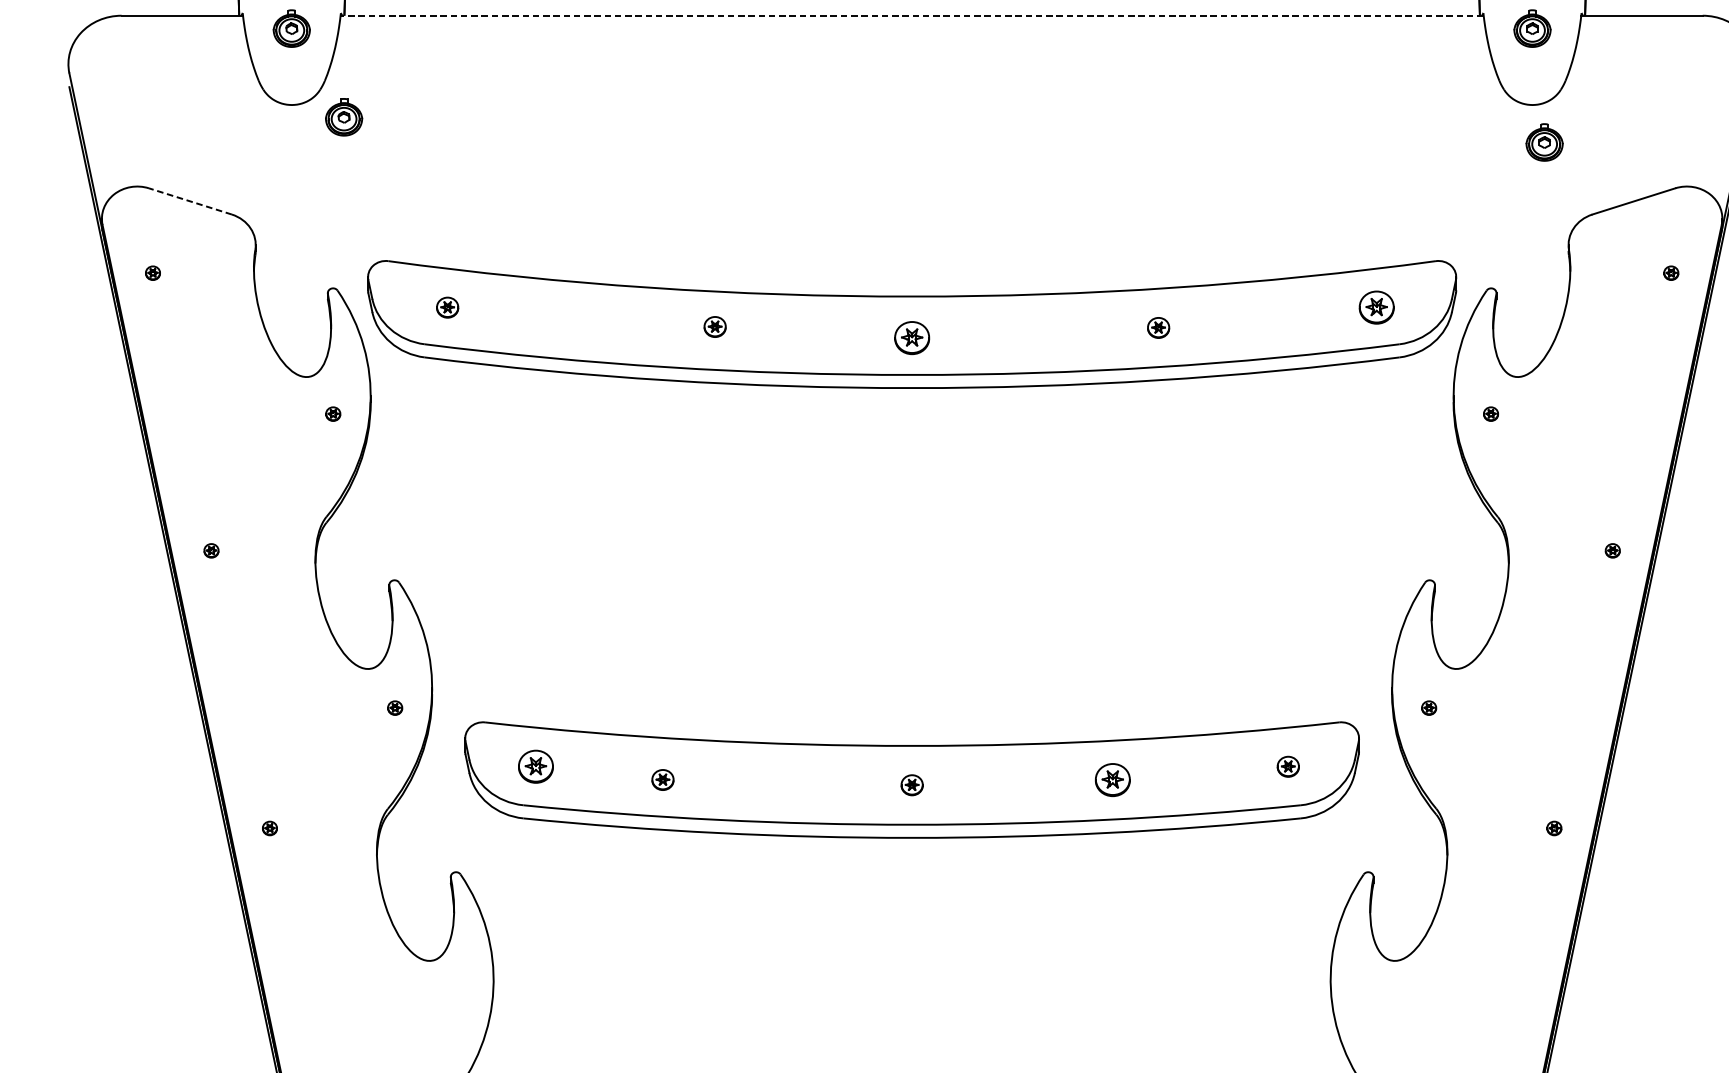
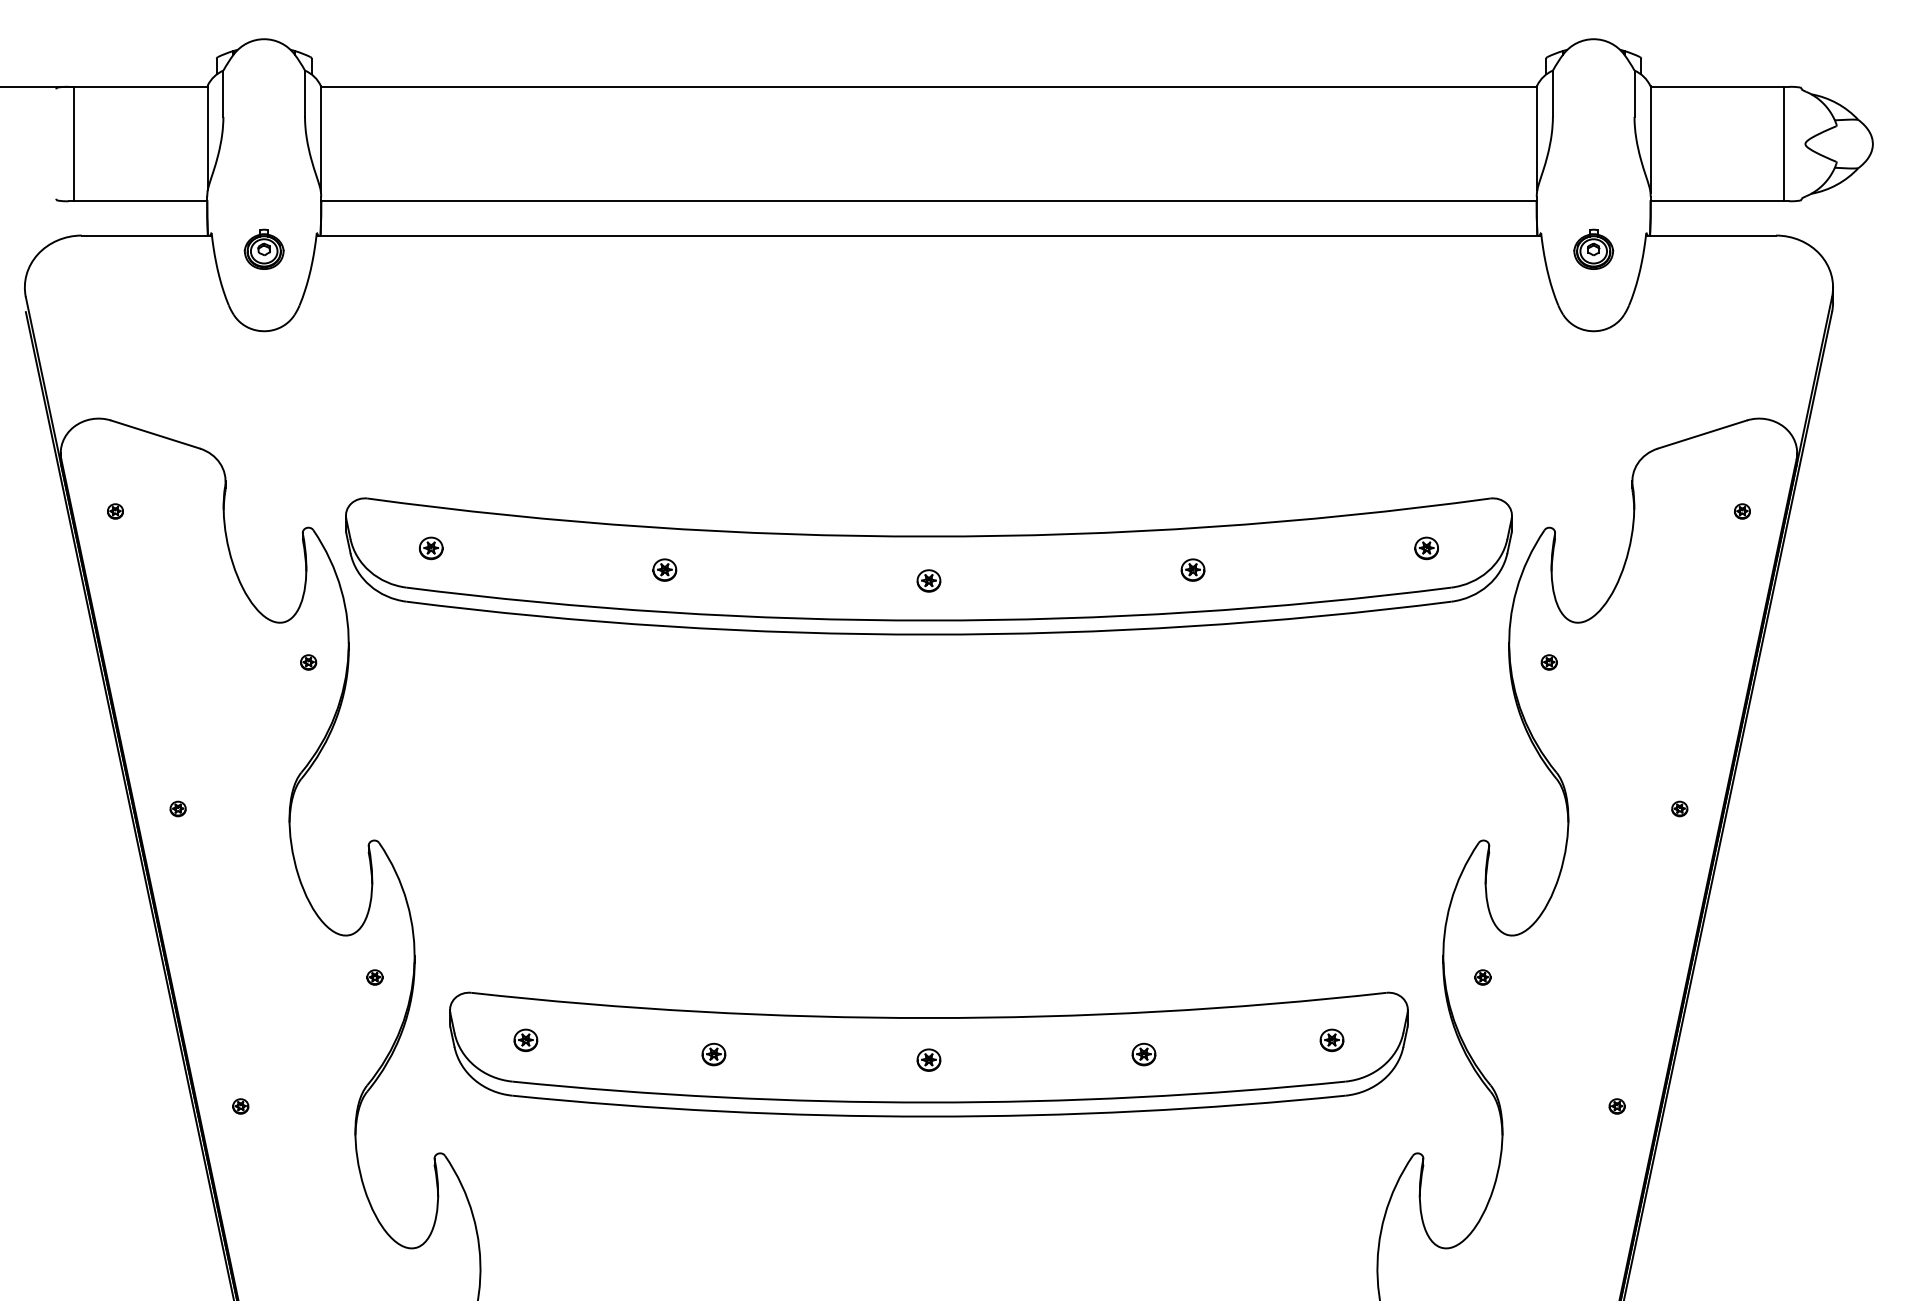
line: (911, 15) -> (928, 235), dashed -> solid
part: (343, 116) -> (319, 343), removed
part: (1544, 141) -> (1606, 370), removed
line: (190, 201) -> (155, 434), dashed -> solid
part: (1376, 307) -> (1426, 548), size x0.62
part: (714, 326) -> (664, 569), moved
part: (911, 337) -> (928, 580), size x0.62
part: (535, 766) -> (525, 1040), size x0.62
part: (662, 779) -> (713, 1054), moved
part: (1112, 779) -> (1143, 1054), size x0.62

